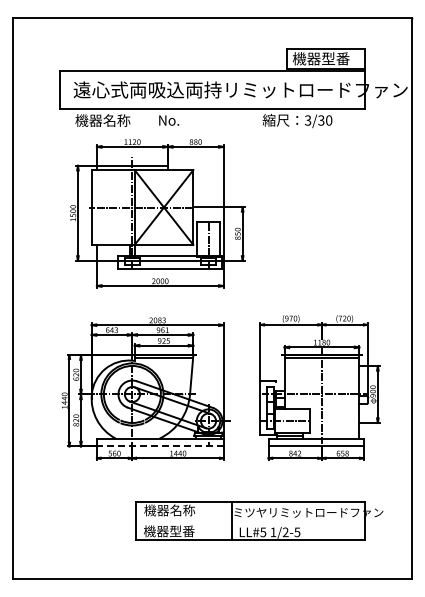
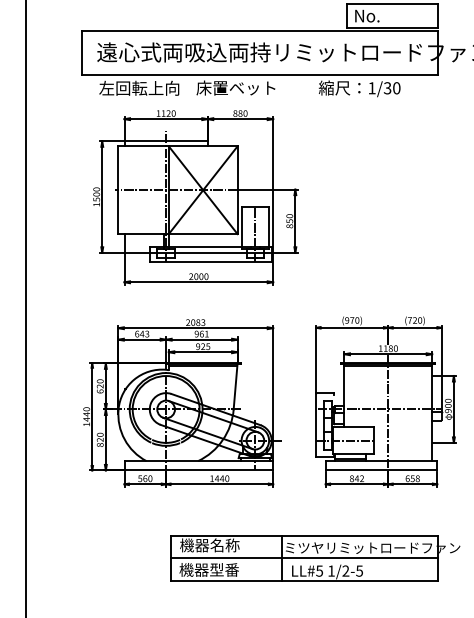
text: (320, 58) -> (386, 15), 機器型番 -> No.
text: (109, 120) -> (139, 88), 機器名称 -> 左回転上向
text: (191, 120) -> (235, 88), No. -> 床置ベット
text: (307, 120) -> (371, 88), 3/30 -> 1/30
line: (159, 446) -> (197, 470), dashed -> solid
line: (250, 521) -> (304, 558), added

